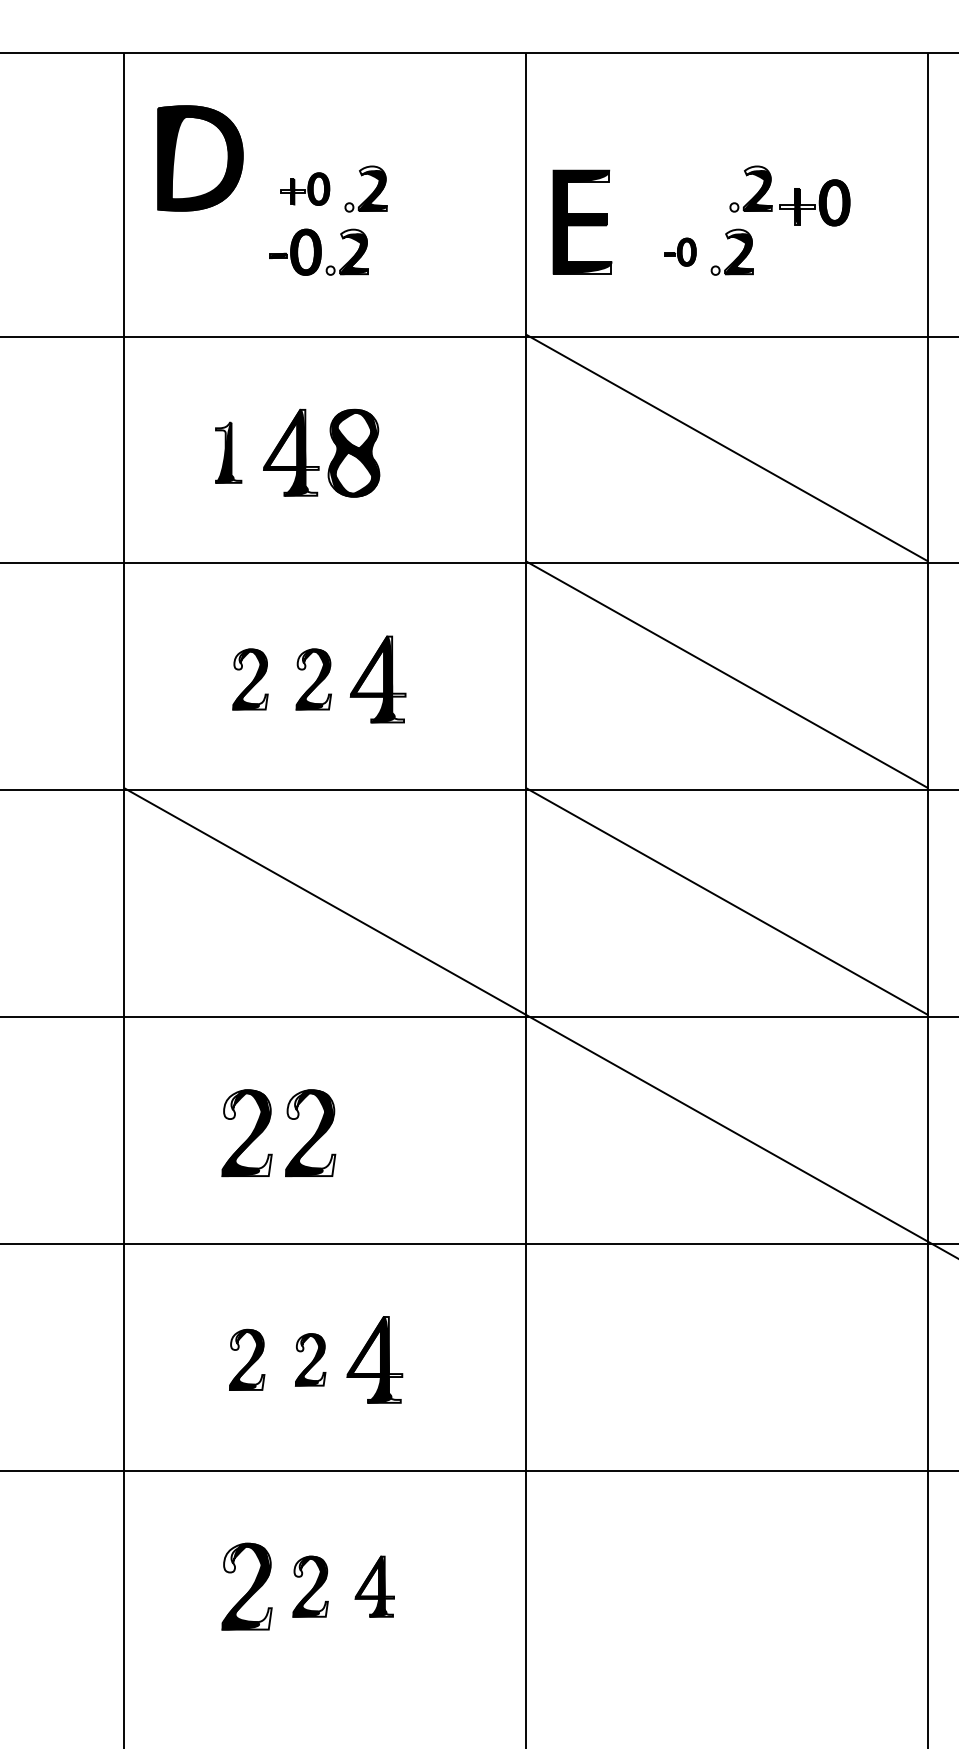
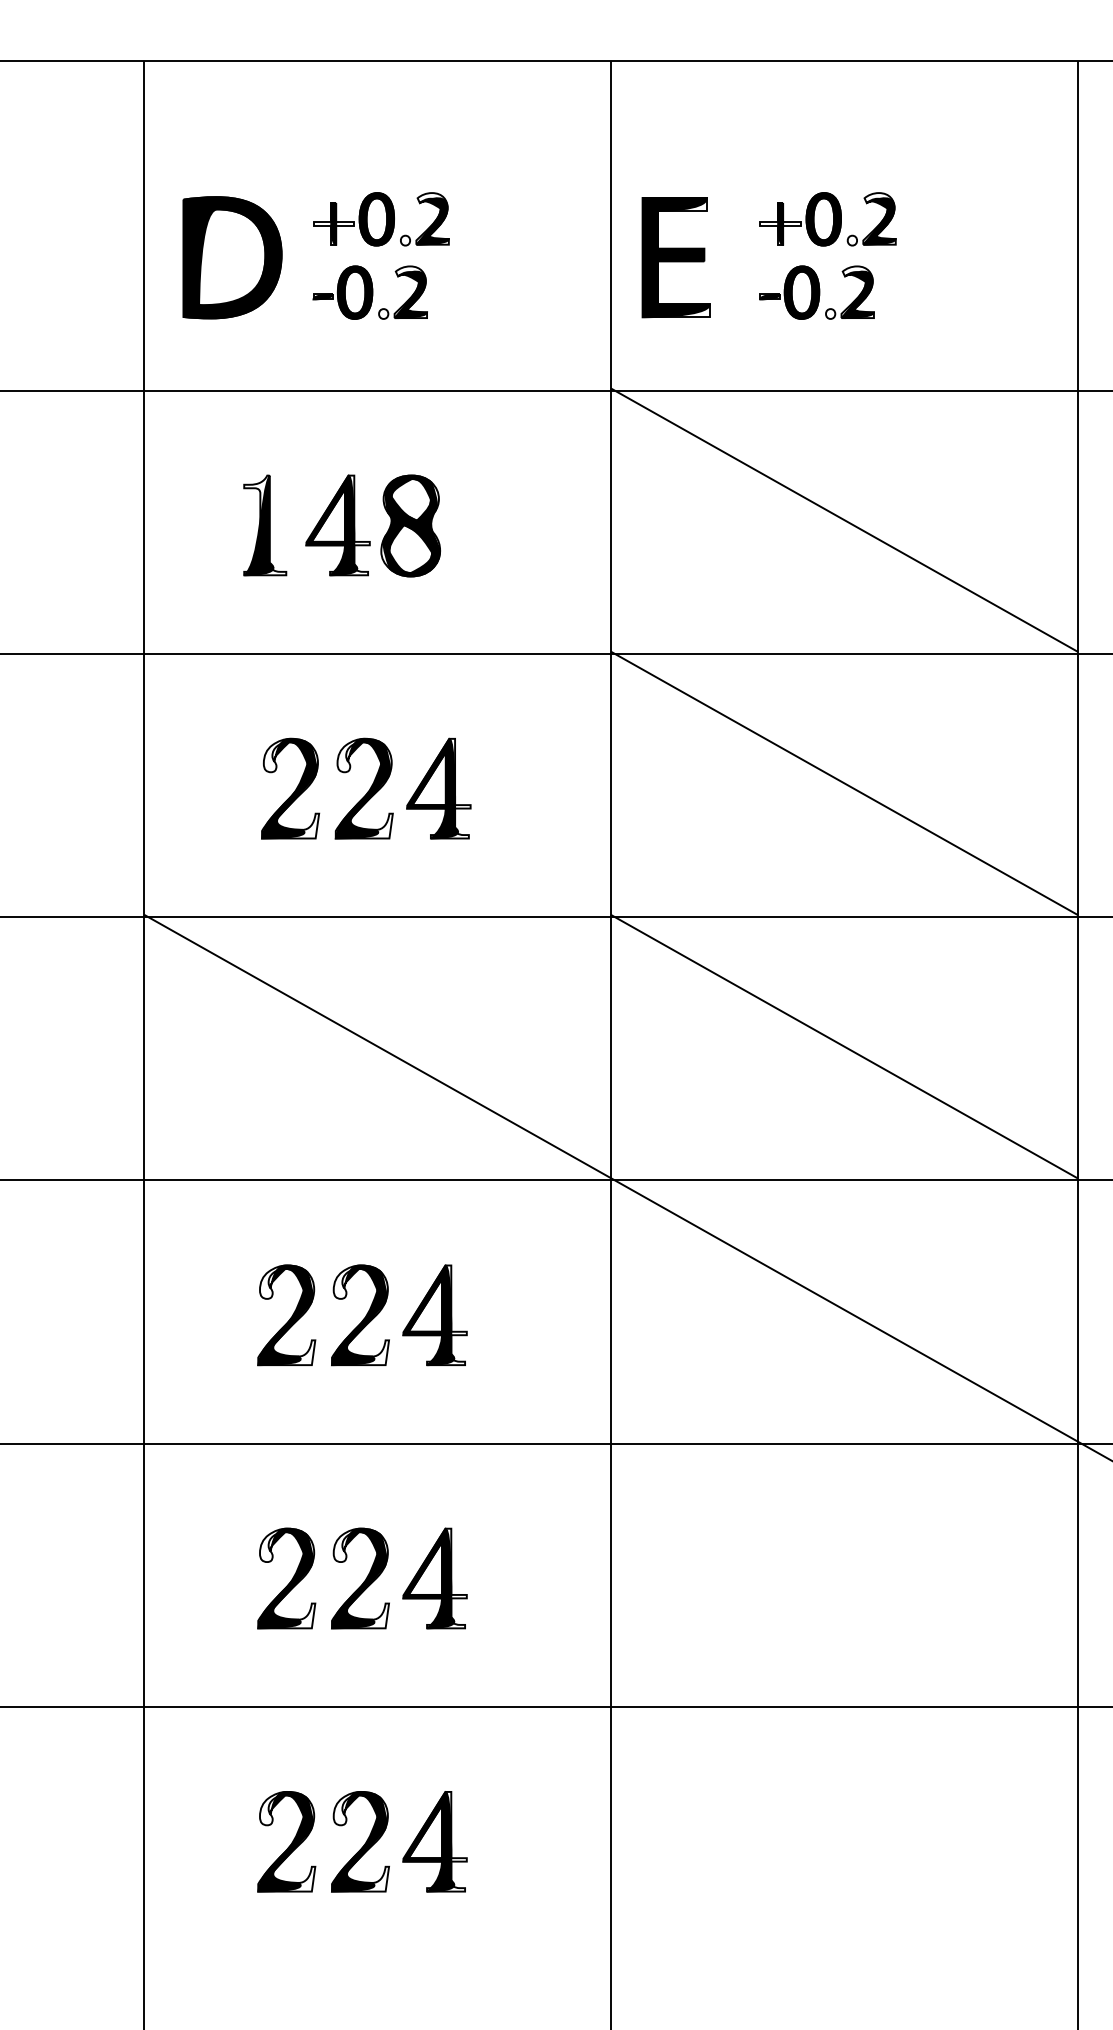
part: (200, 158) -> (232, 257), moved
part: (304, 189) -> (353, 219), size x1.43
part: (814, 203) -> (800, 219), moved
part: (680, 252) -> (789, 292), size x1.67
part: (228, 452) -> (265, 525), size x1.43
part: (250, 679) -> (290, 788), size x1.43
part: (313, 679) -> (363, 788), size x1.43
part: (374, 1133) -> (434, 1315), added
part: (246, 1359) -> (286, 1578), size x1.43
part: (310, 1359) -> (360, 1578), size x1.67
part: (310, 1586) -> (360, 1841), size x1.43
part: (374, 1586) -> (434, 1841), size x1.43

